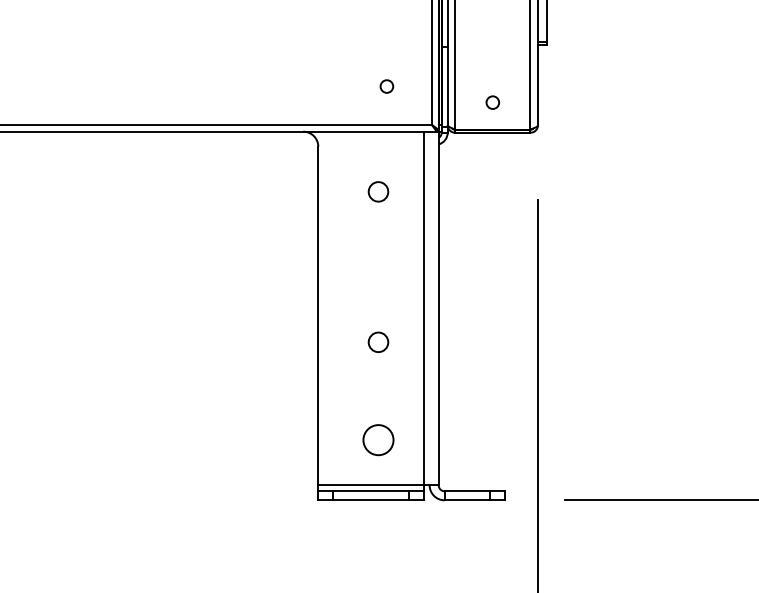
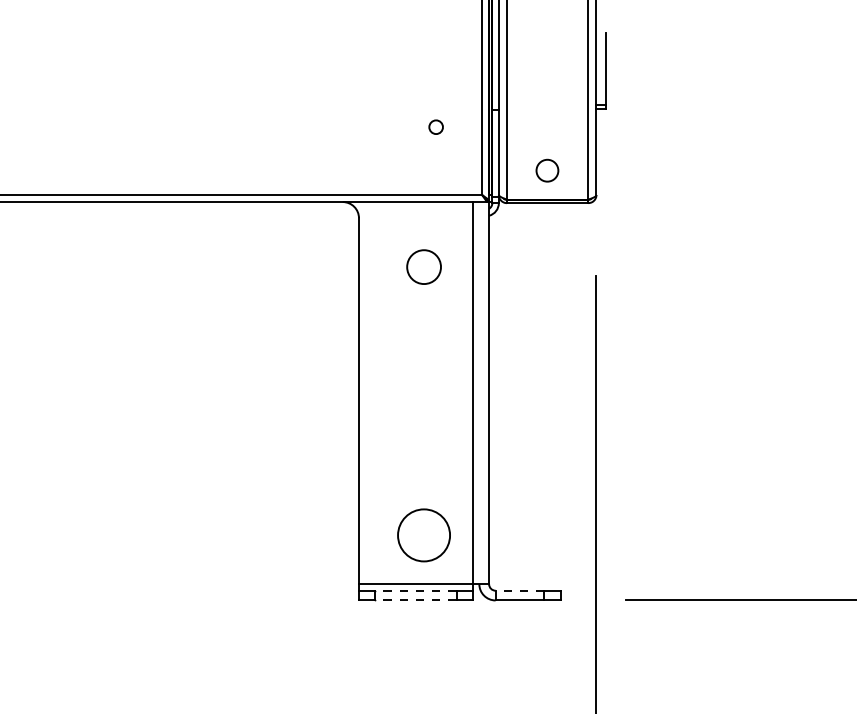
circle: (386, 85) -> (435, 126), moved
circle: (492, 102) -> (547, 170), size x1.6
circle: (377, 191) -> (423, 266), size x1.6
circle: (377, 342) -> (423, 429), removed
circle: (377, 440) -> (423, 535), size x1.6
line: (370, 491) -> (415, 590), solid -> dashed
line: (466, 491) -> (519, 590), solid -> dashed
line: (370, 500) -> (415, 600), solid -> dashed

